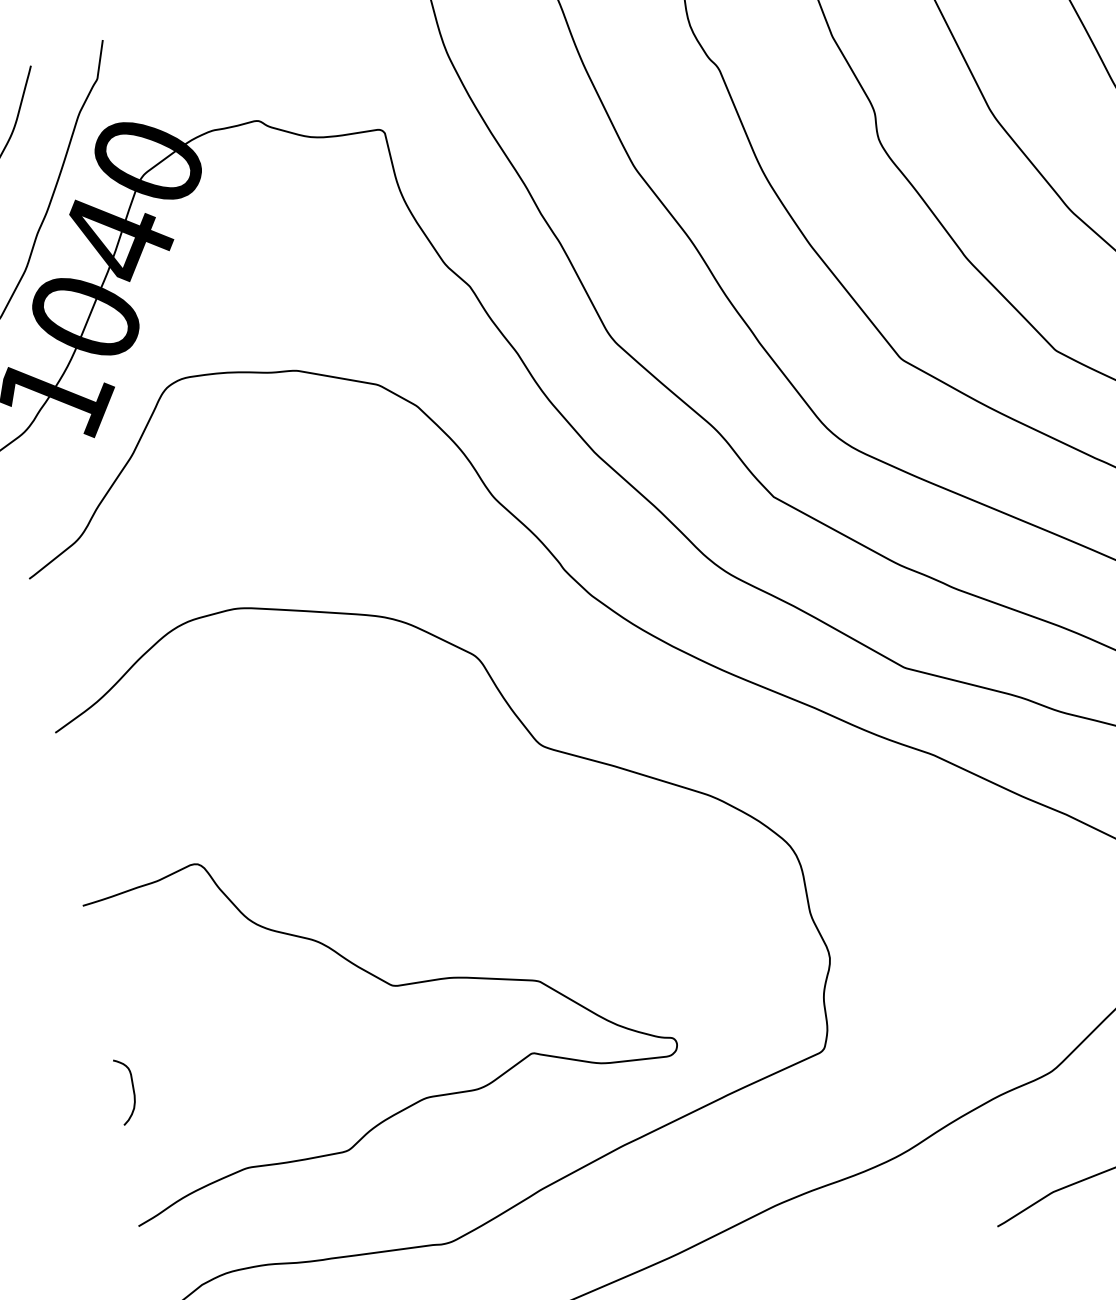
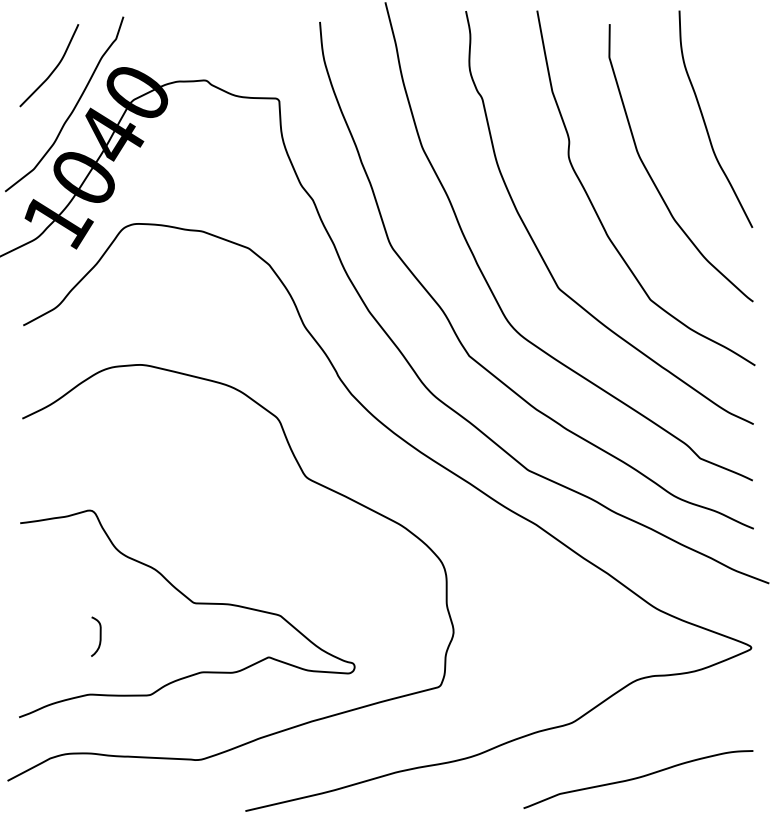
curve: (131, 1089) -> (99, 636), moved

